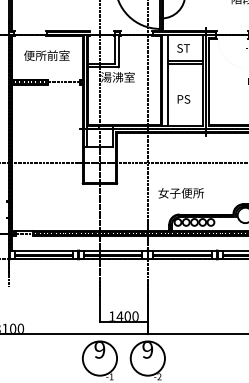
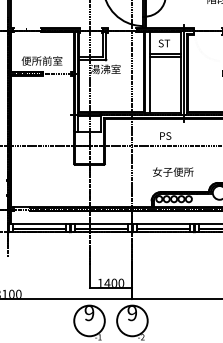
text: (46, 55) -> (41, 60), moved
text: (183, 98) -> (165, 135), moved
text: (181, 192) -> (173, 171), moved

